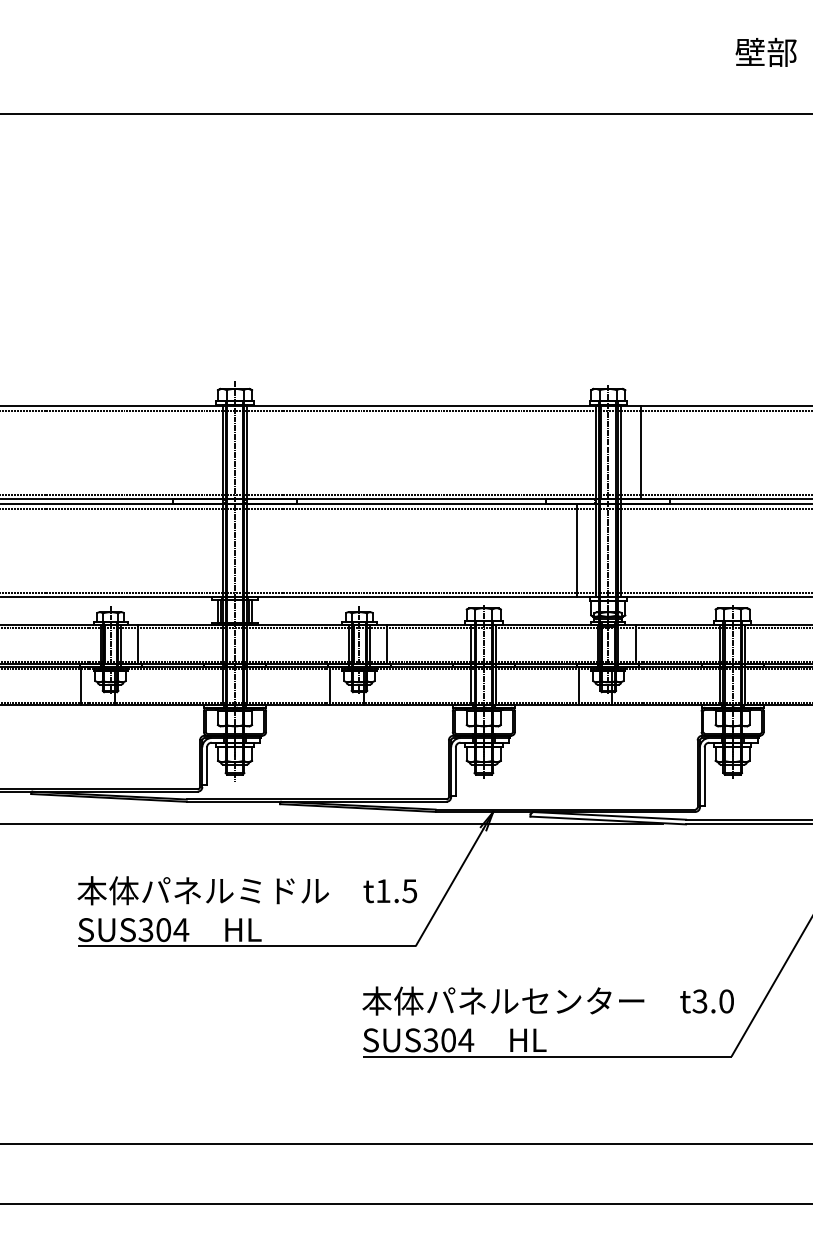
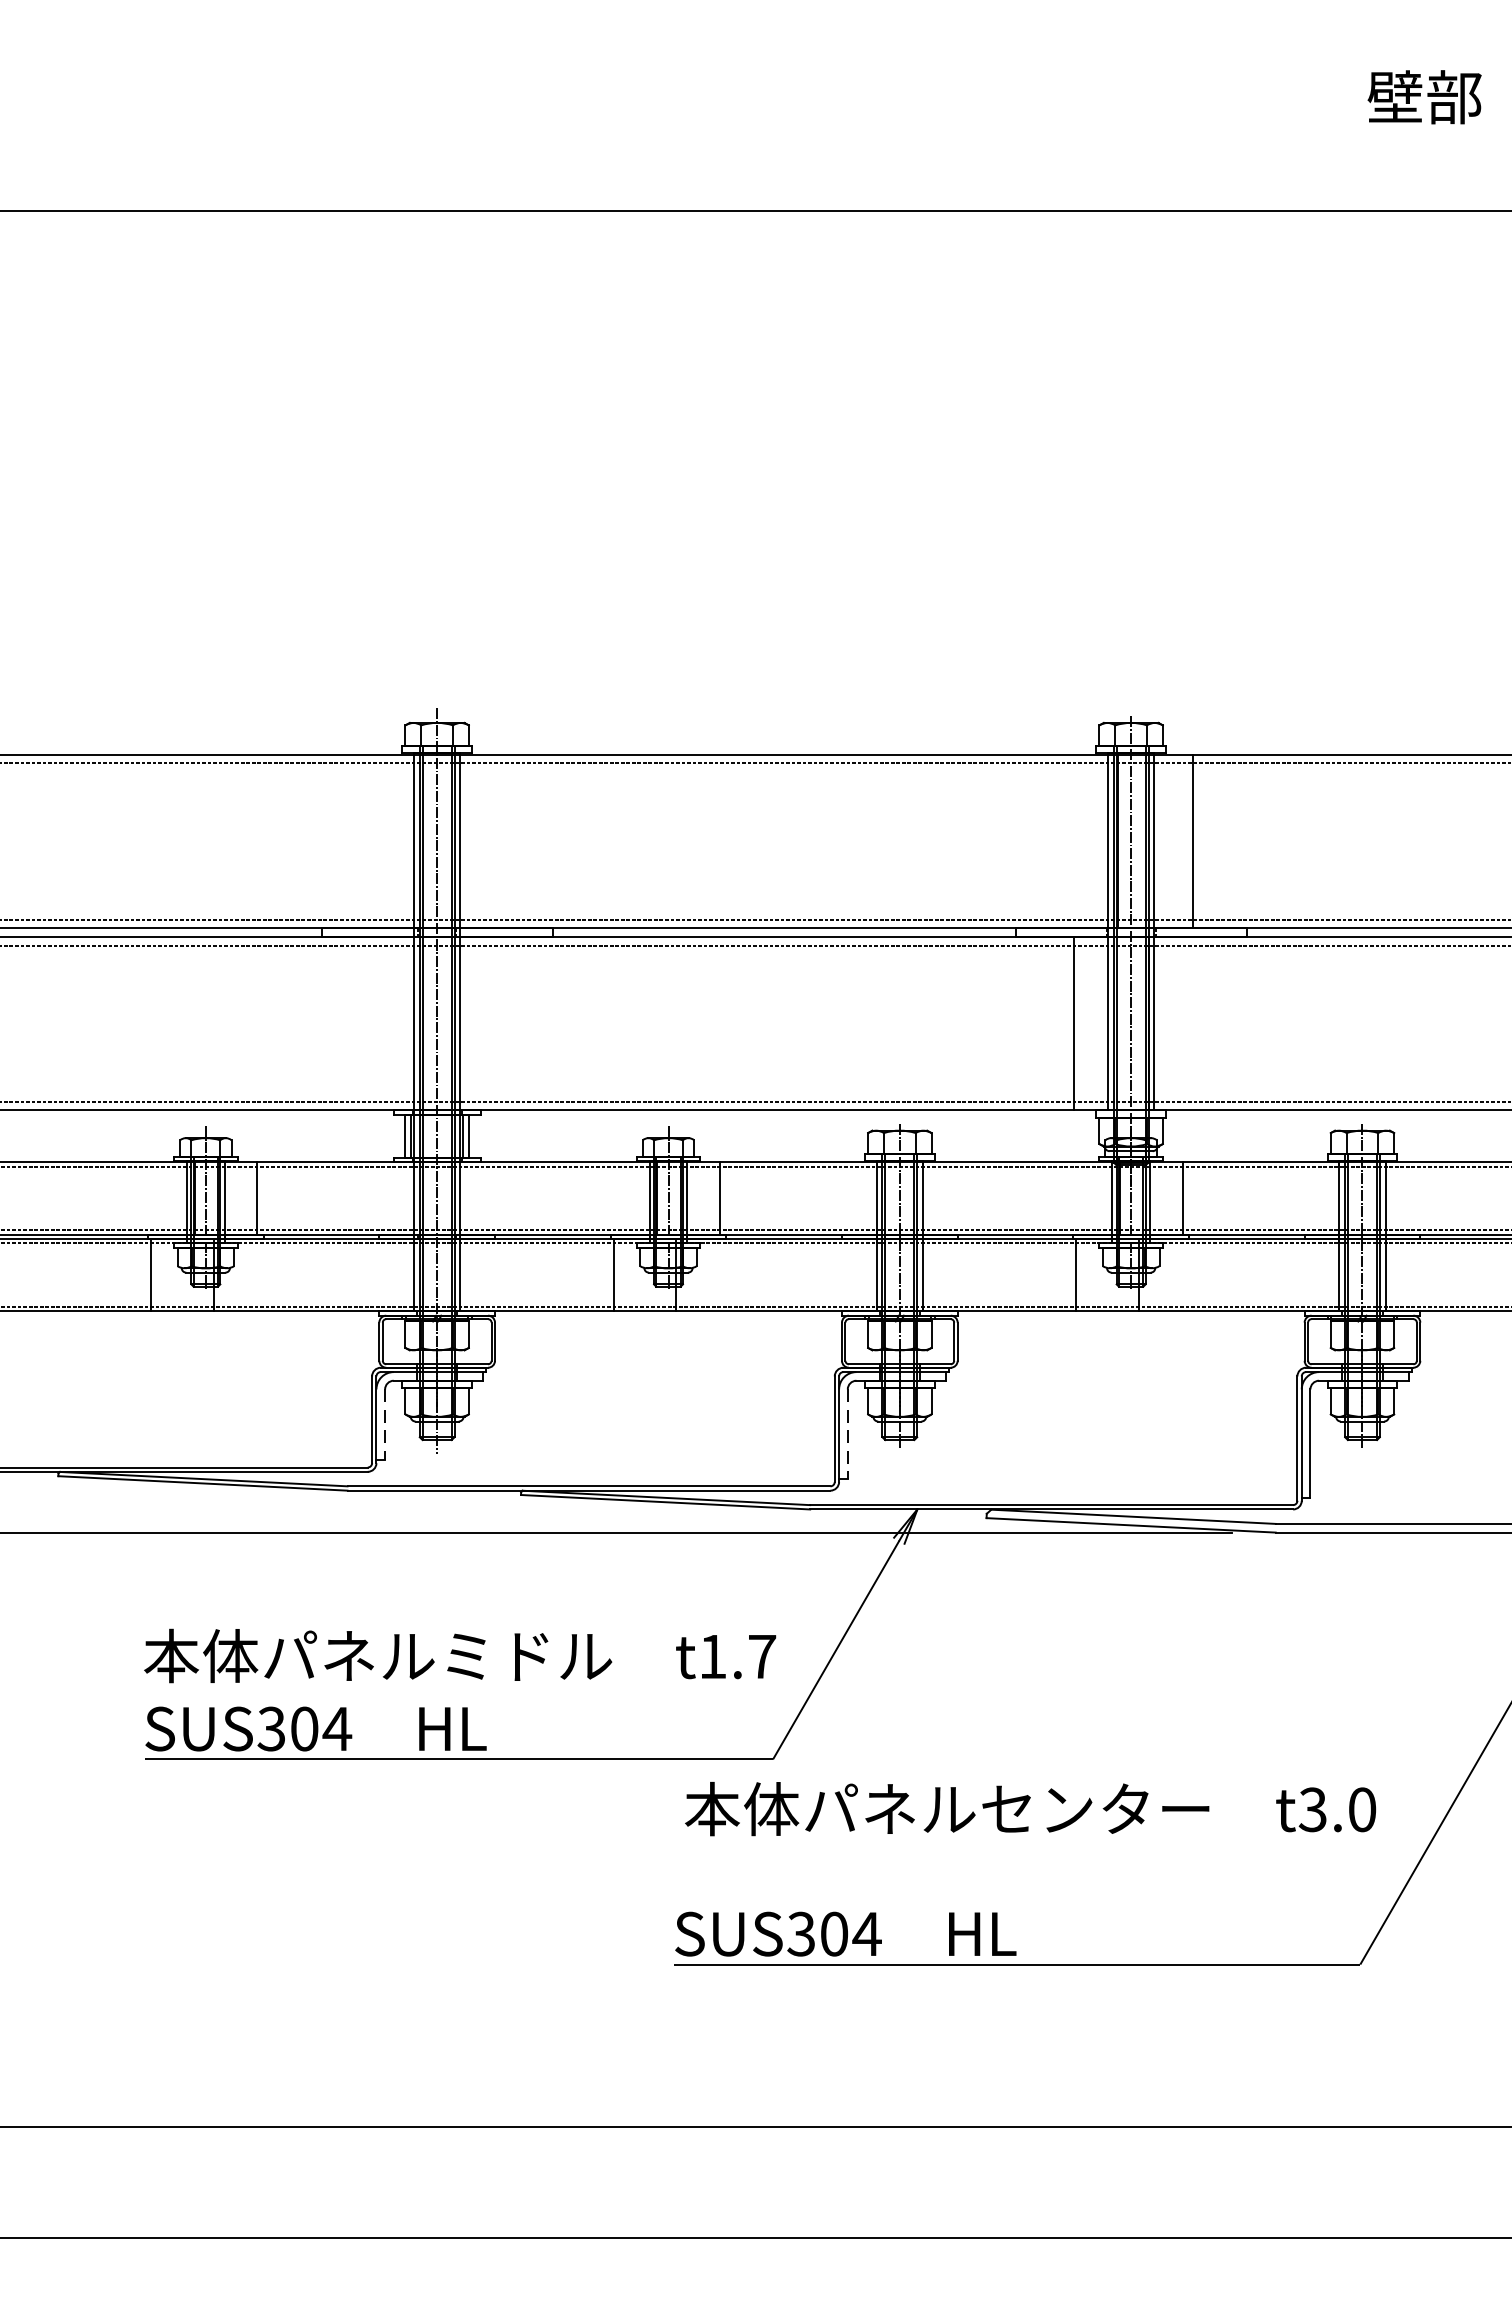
line: (207, 766) -> (385, 1424), solid -> dashed
line: (455, 771) -> (847, 1434), solid -> dashed
text: (409, 891) -> (761, 1657), t1.5 -> t1.7
text: (547, 1000) -> (1029, 1808), moved

